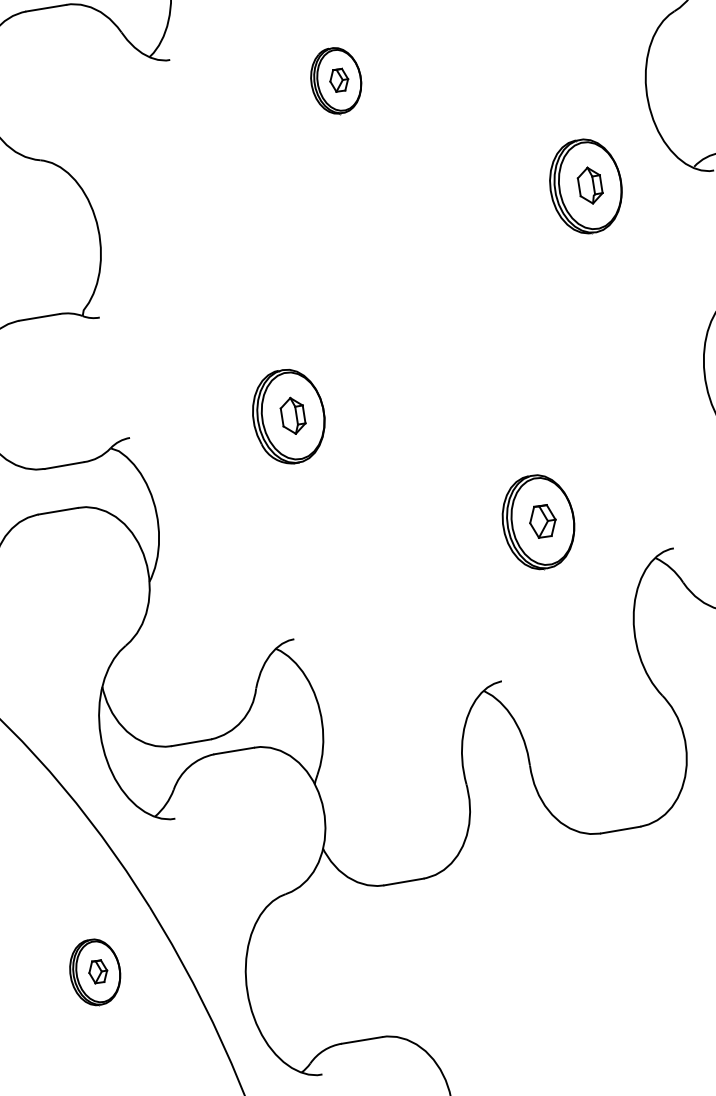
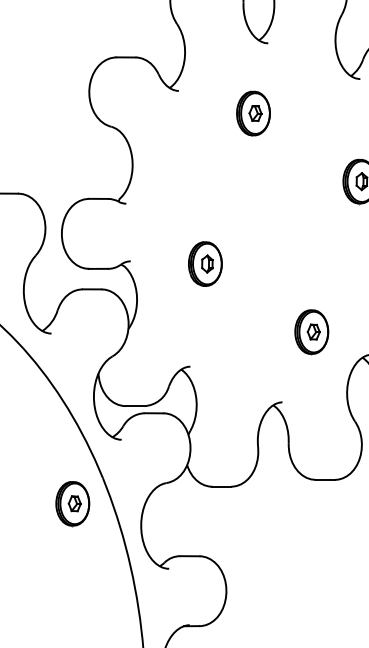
part: (336, 80) -> (253, 113), size x1.43
part: (94, 973) -> (72, 504), size x1.43

